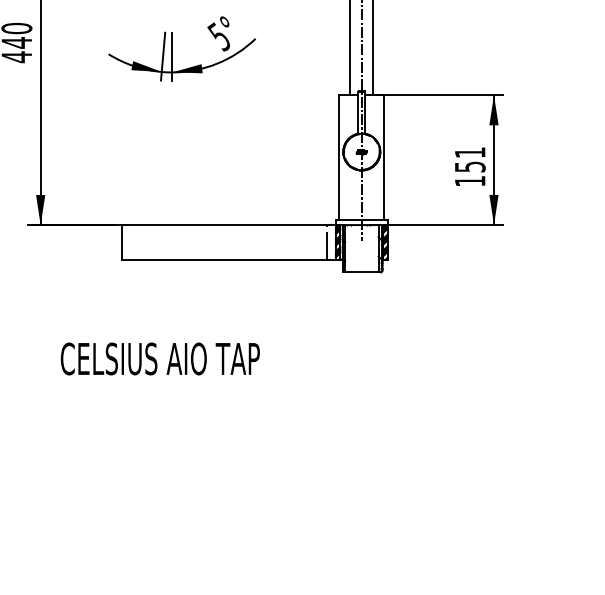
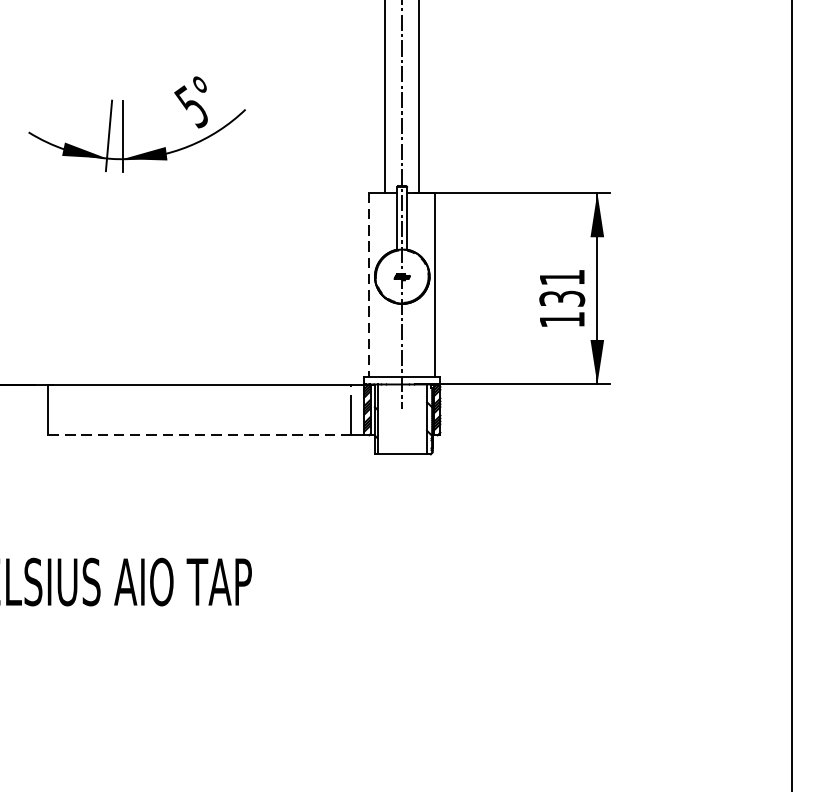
line: (339, 158) -> (369, 286), solid -> dashed
text: (469, 166) -> (561, 298), 151 -> 131
line: (224, 259) -> (199, 435), solid -> dashed

